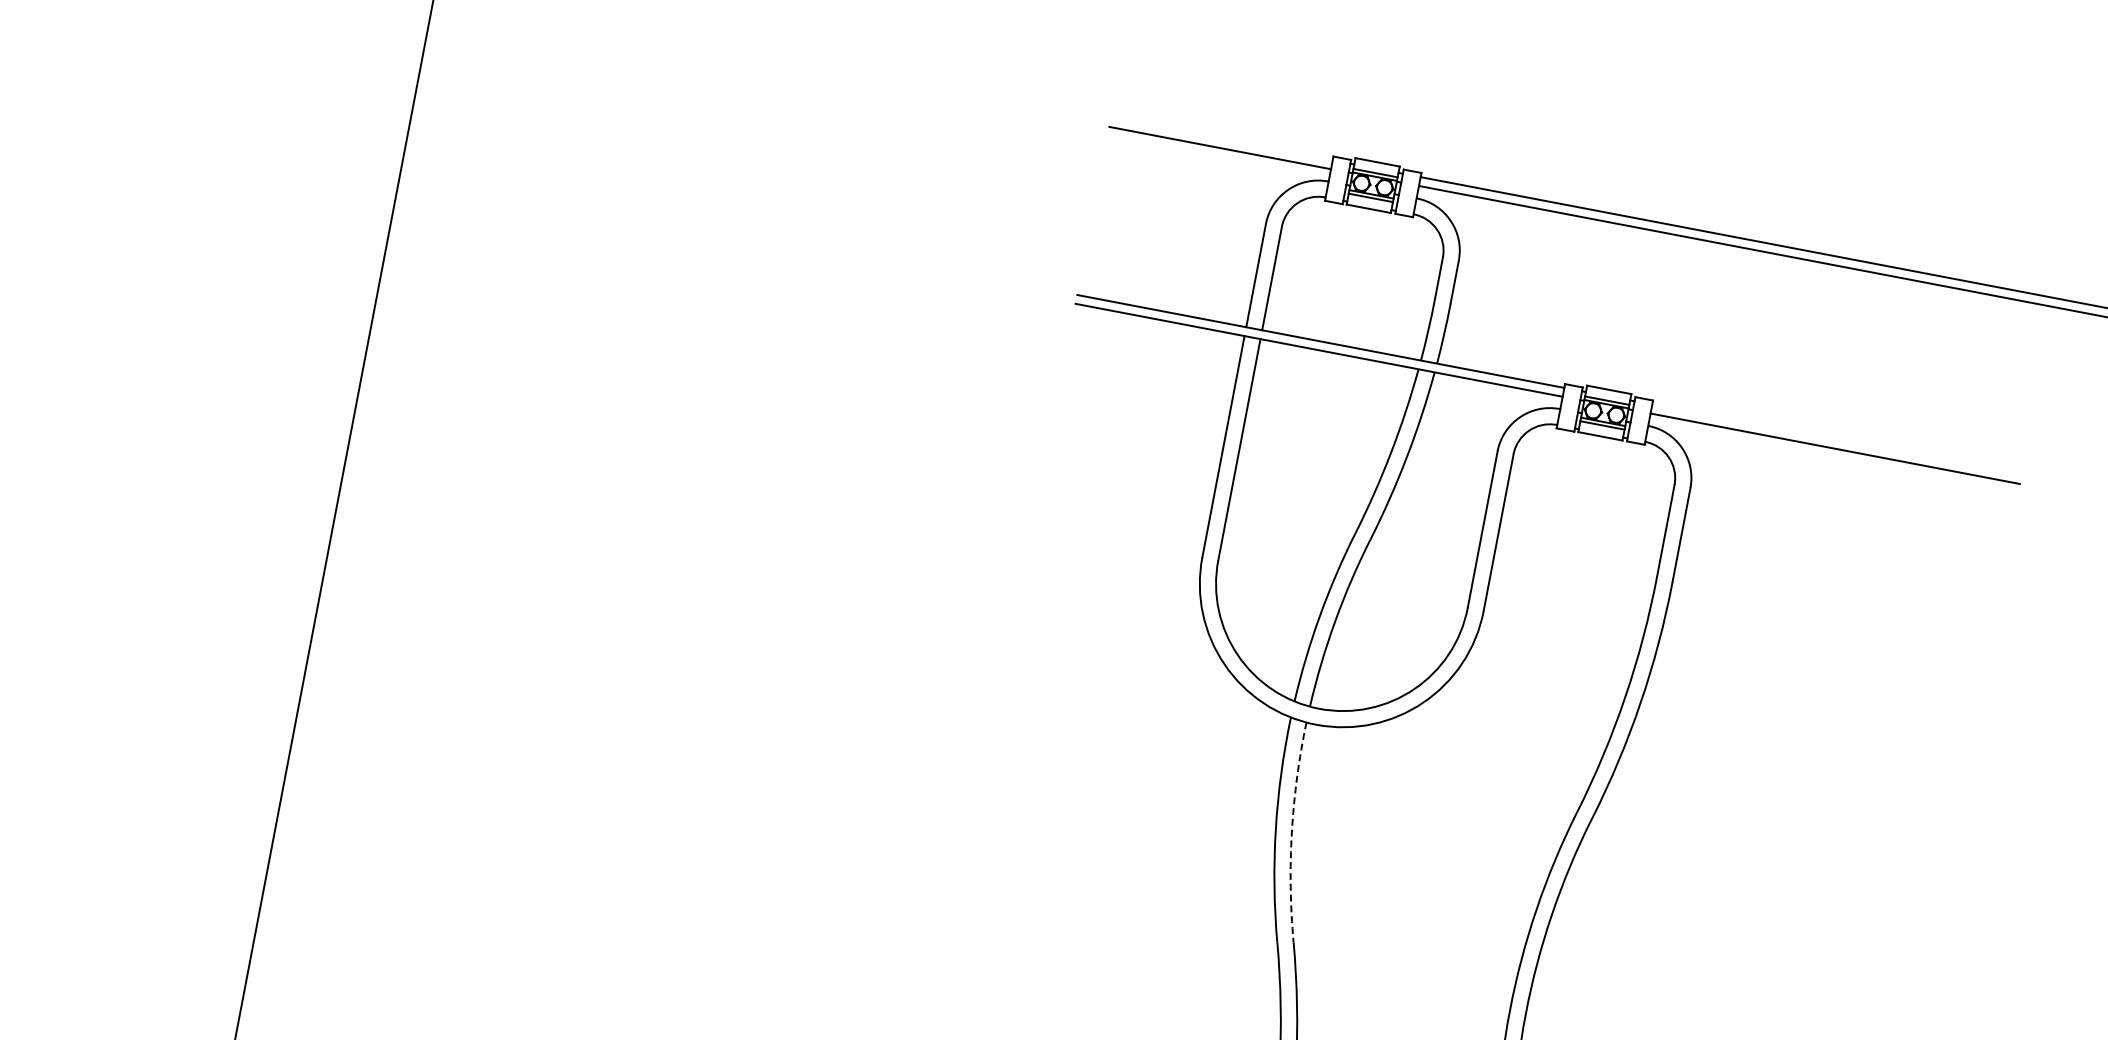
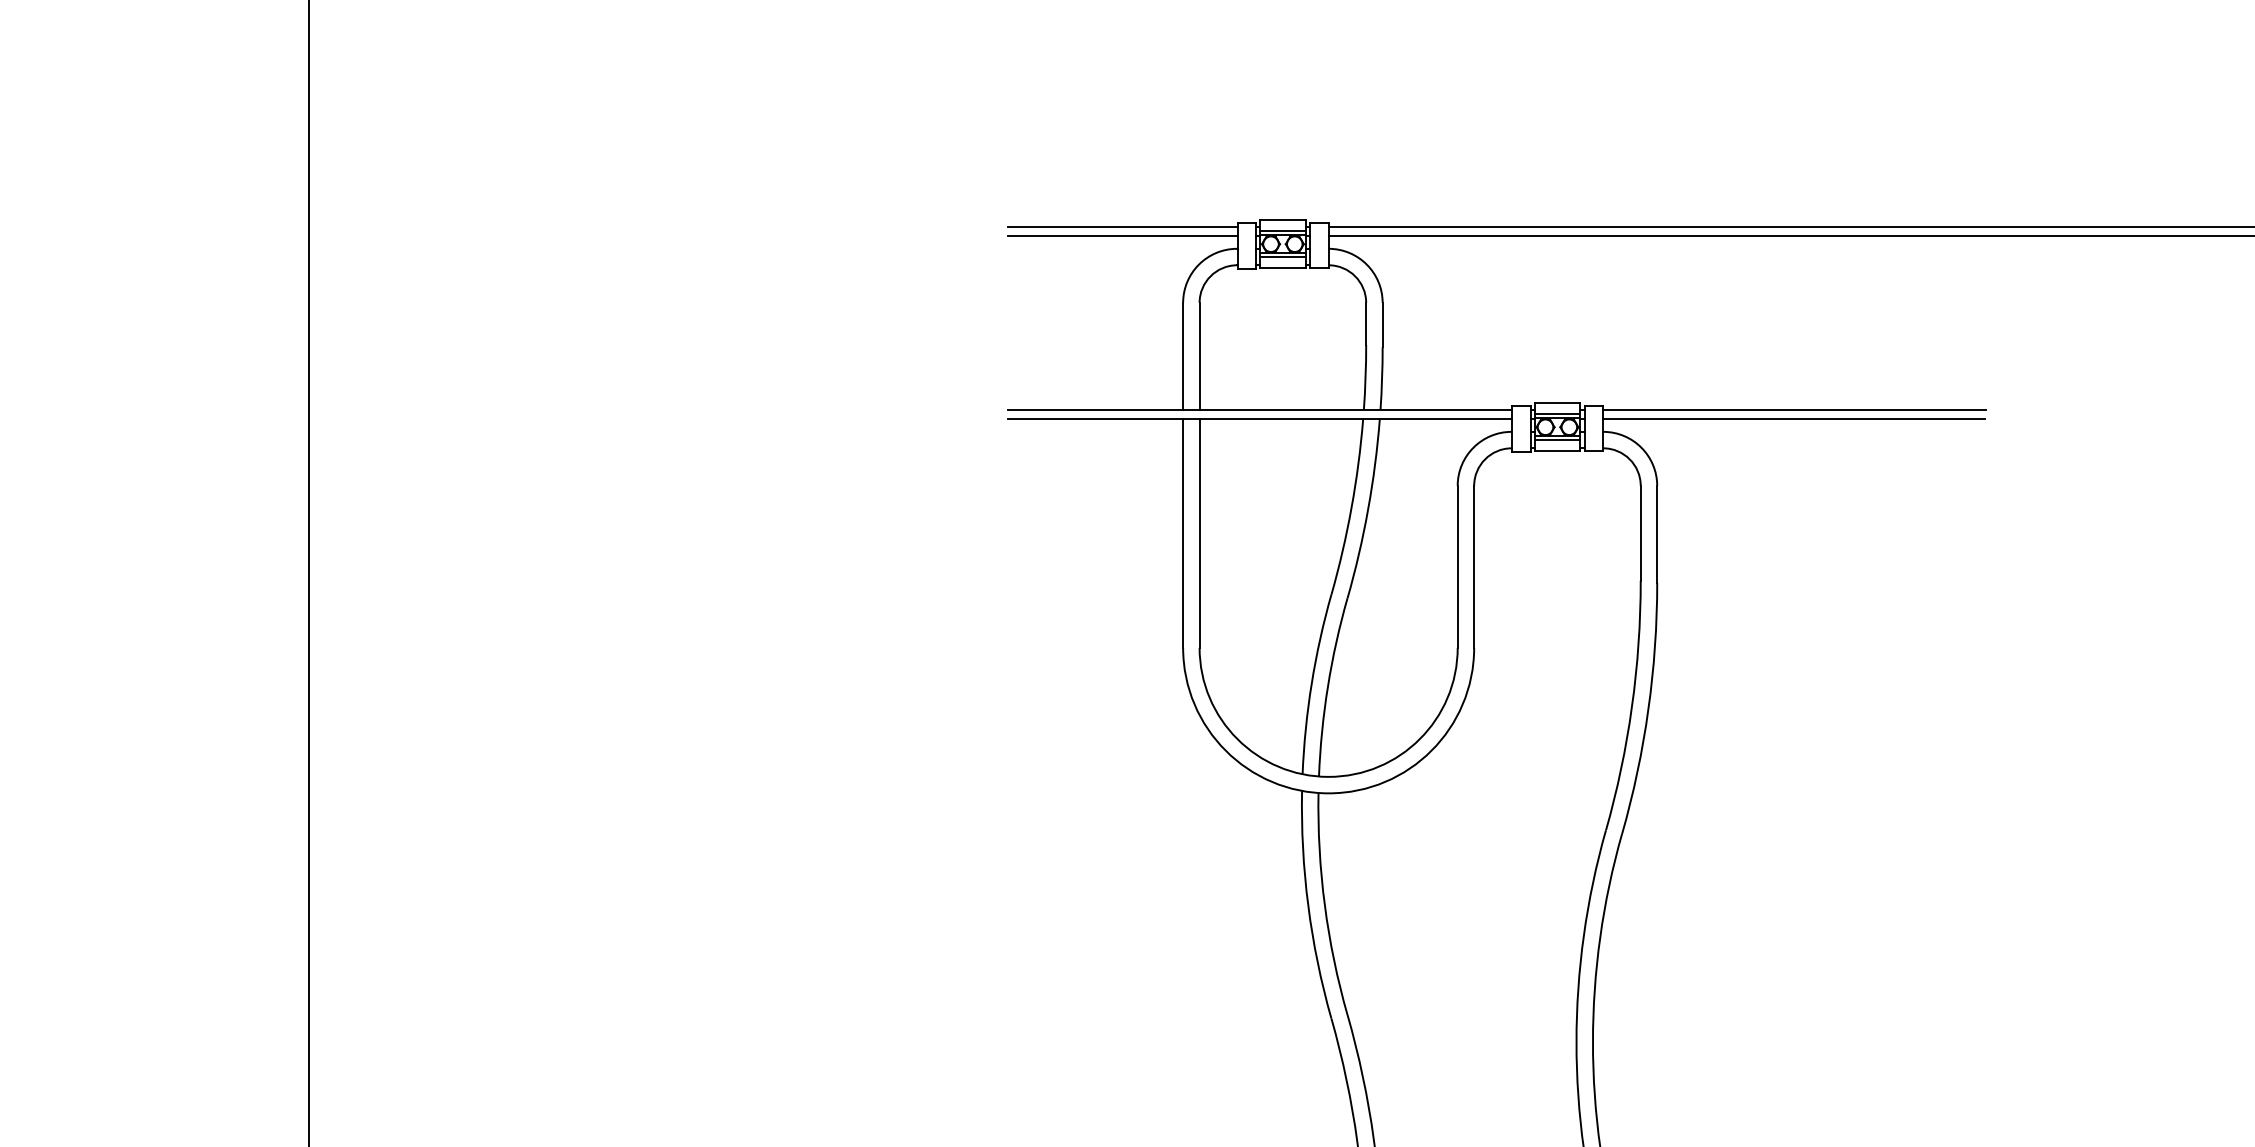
line: (1221, 138) -> (1122, 226), added
line: (1837, 439) -> (1794, 409), added
arc: (1291, 832) -> (1324, 905), dashed -> solid

